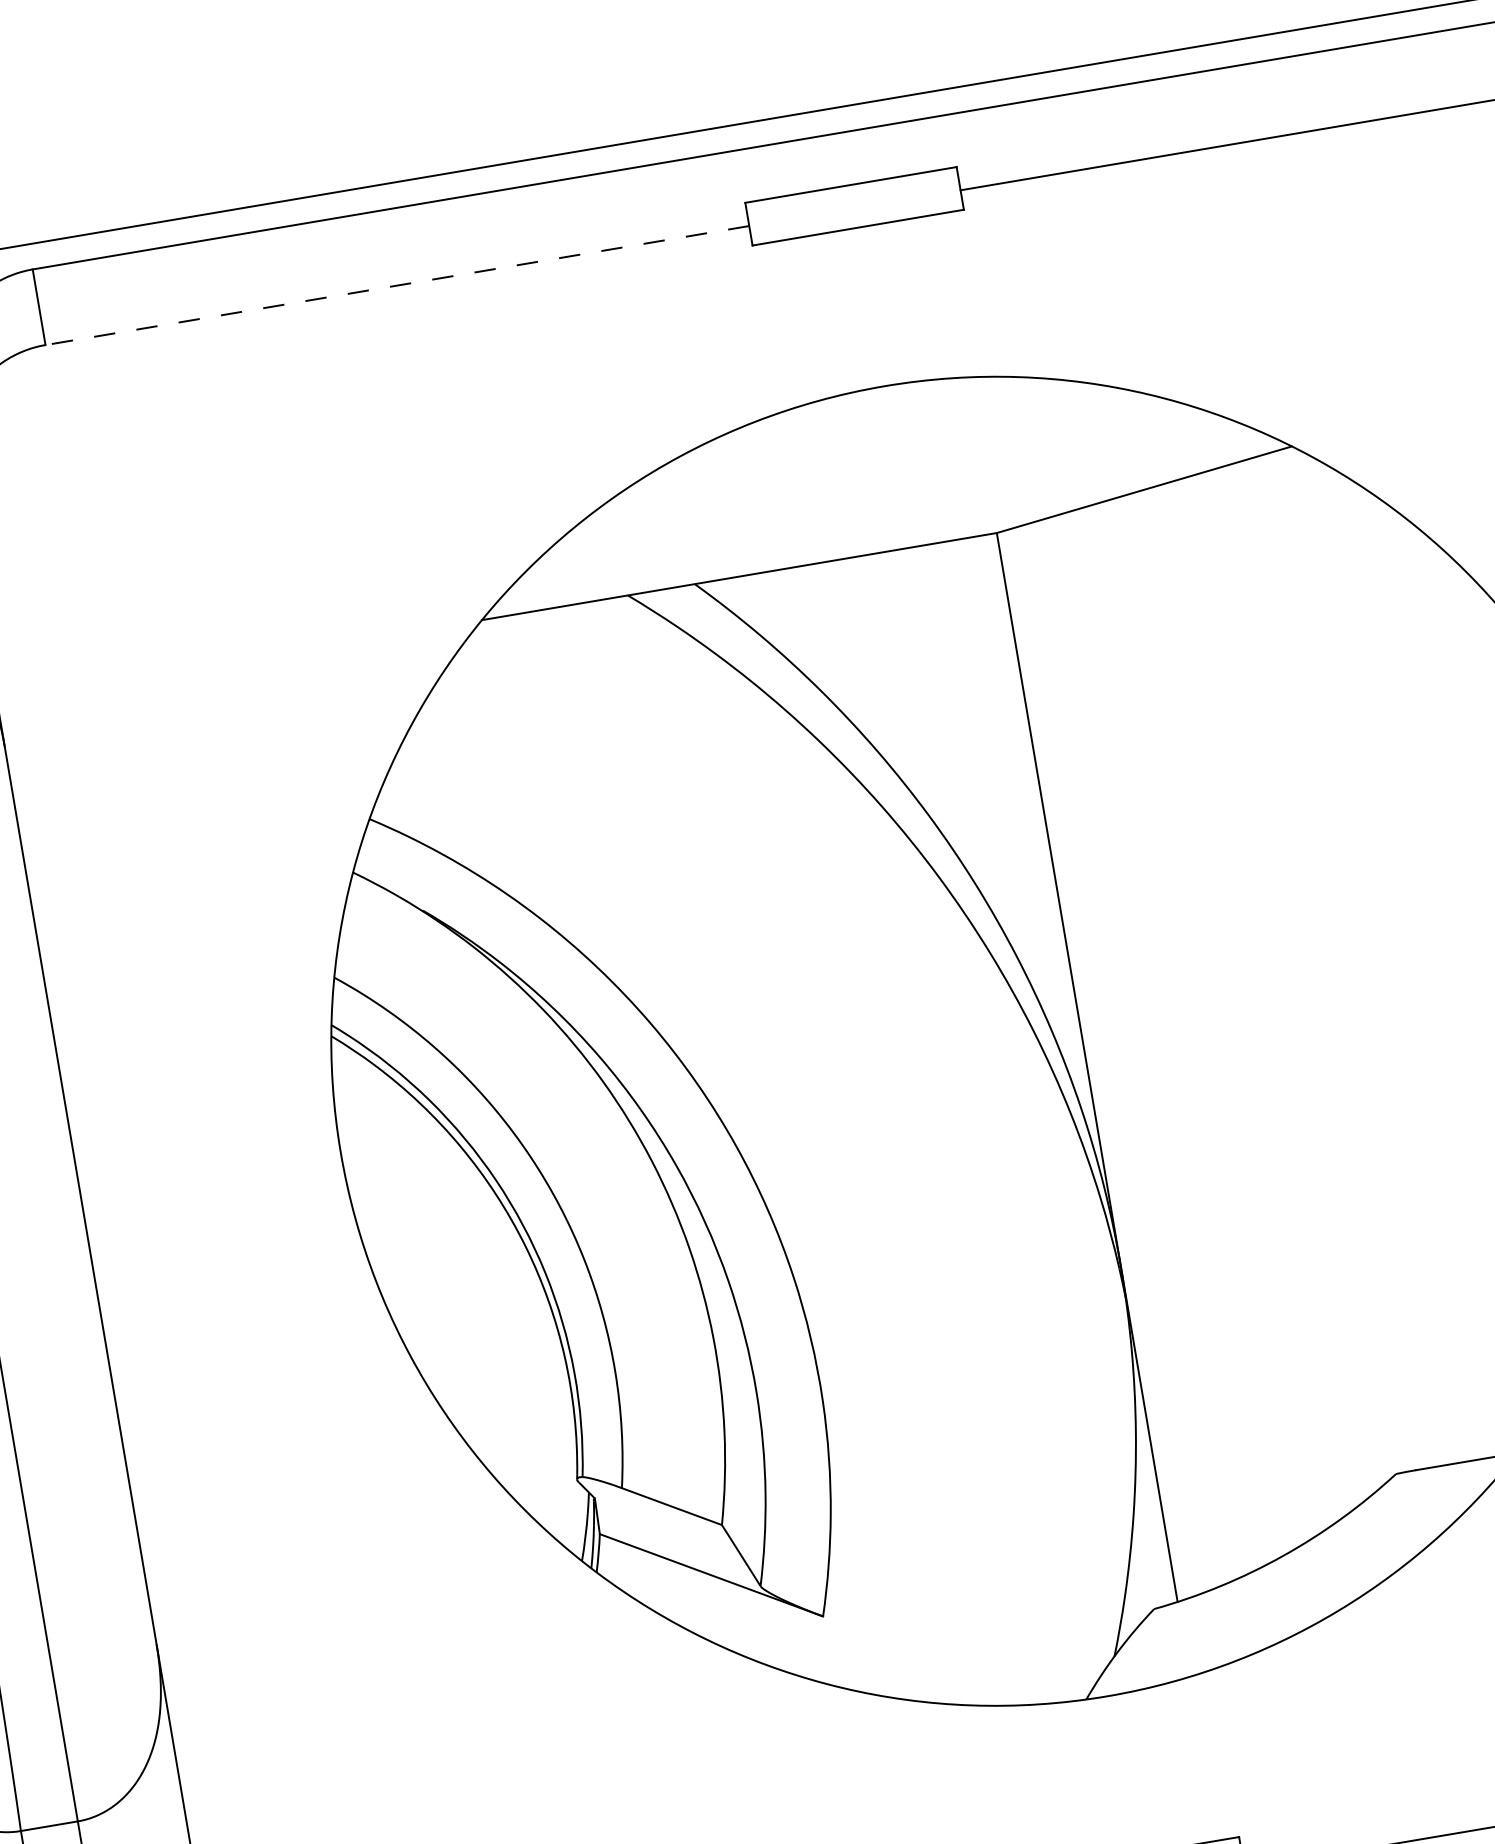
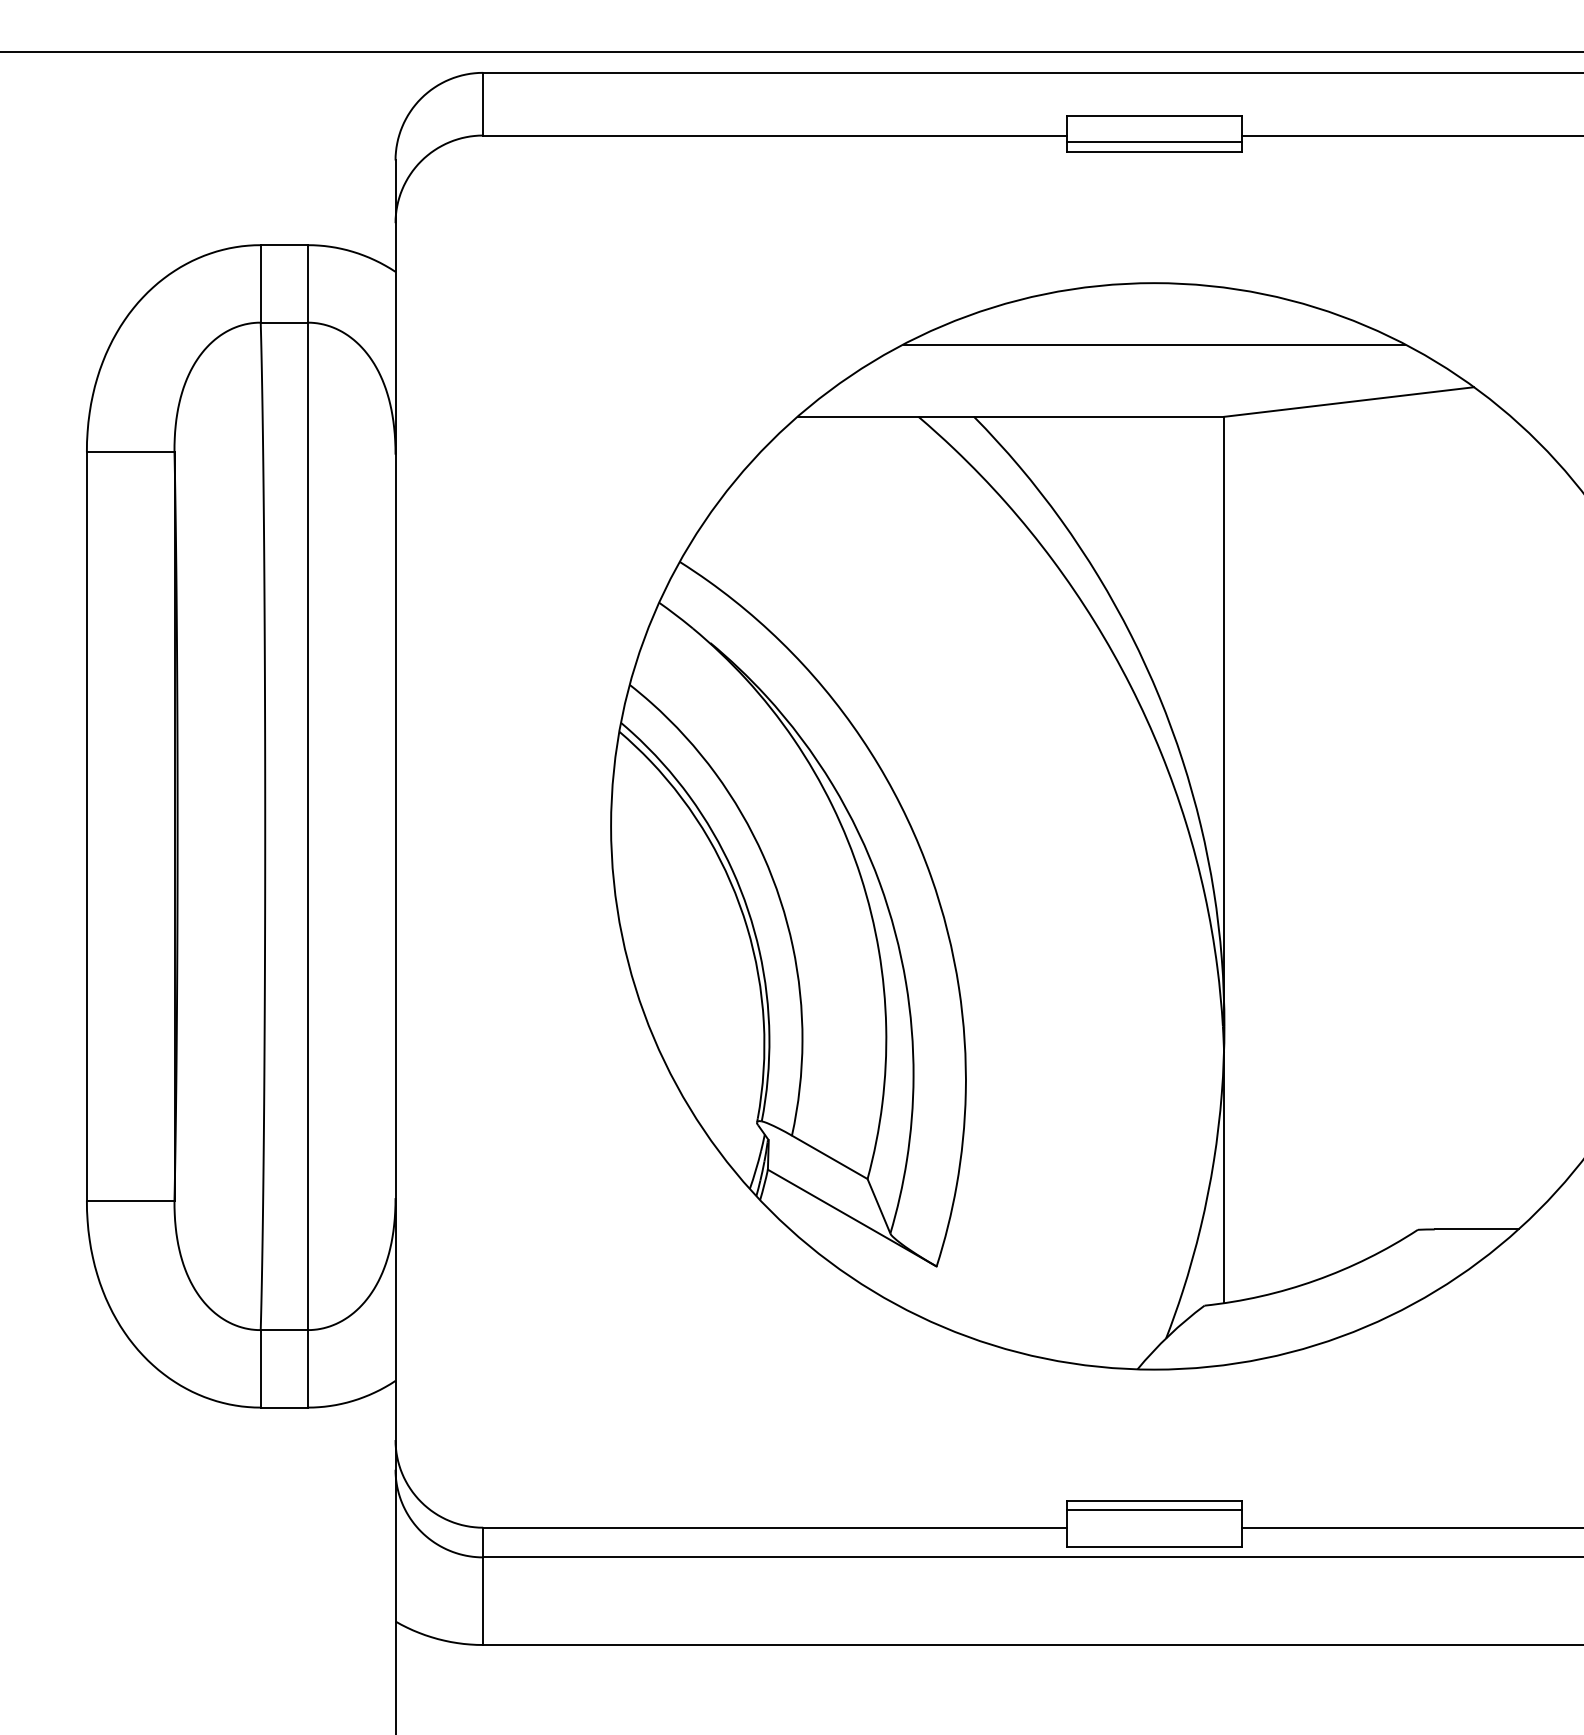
line: (855, 216) -> (1153, 142), added
line: (396, 285) -> (774, 135), dashed -> solid
line: (897, 460) -> (1154, 344), added

